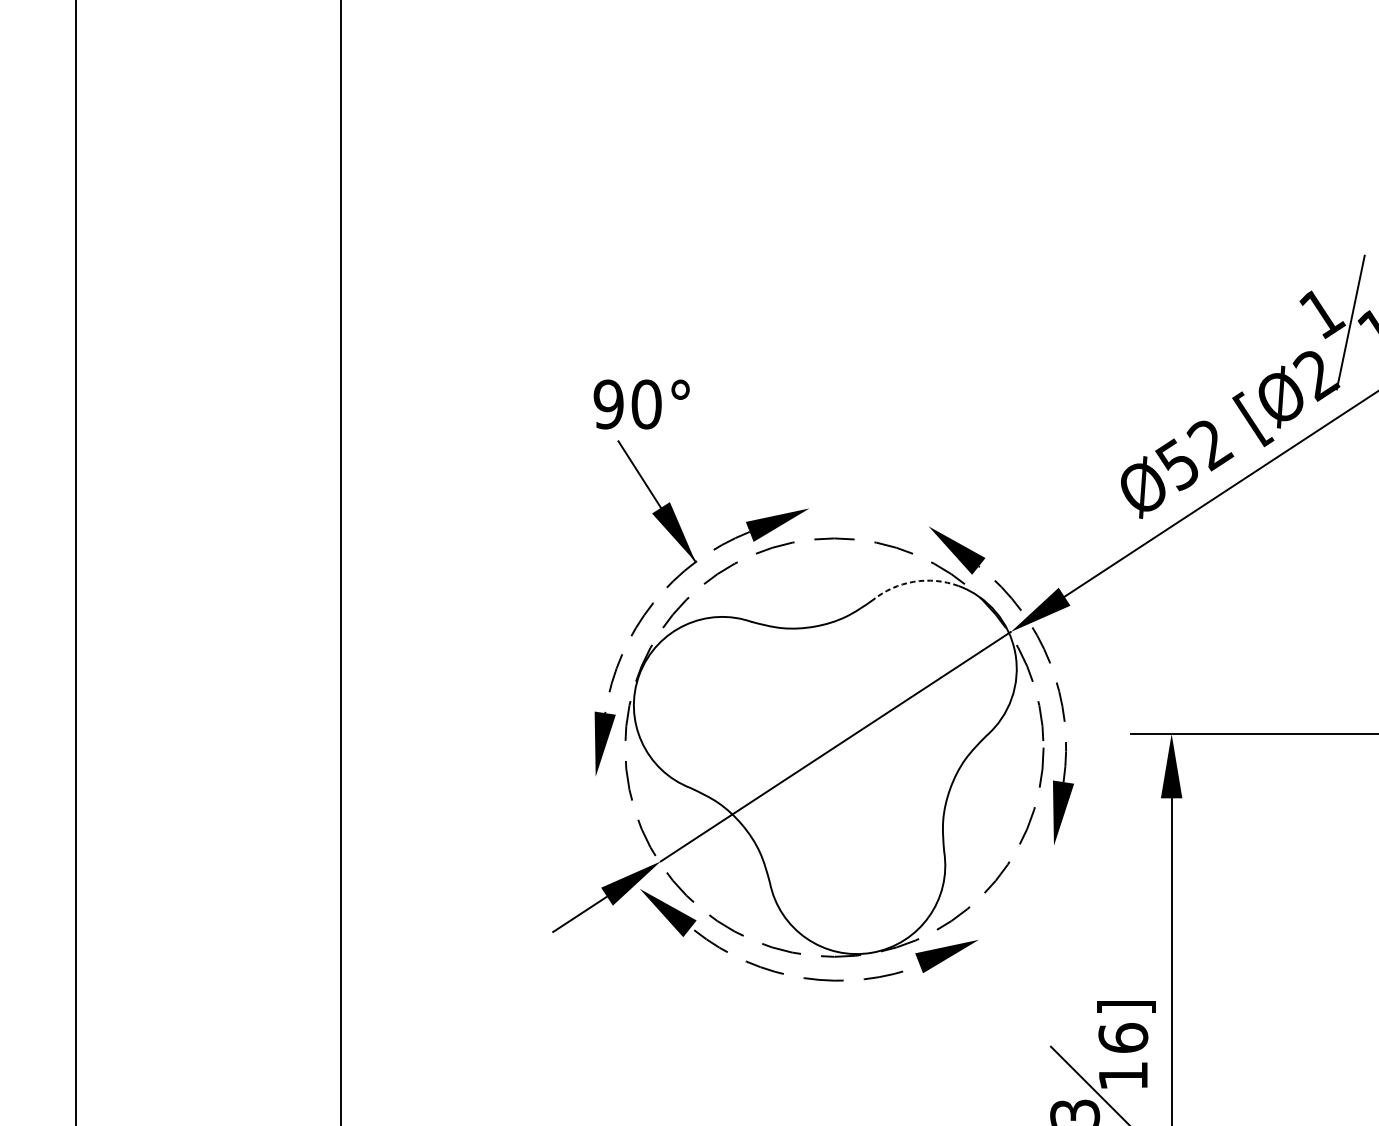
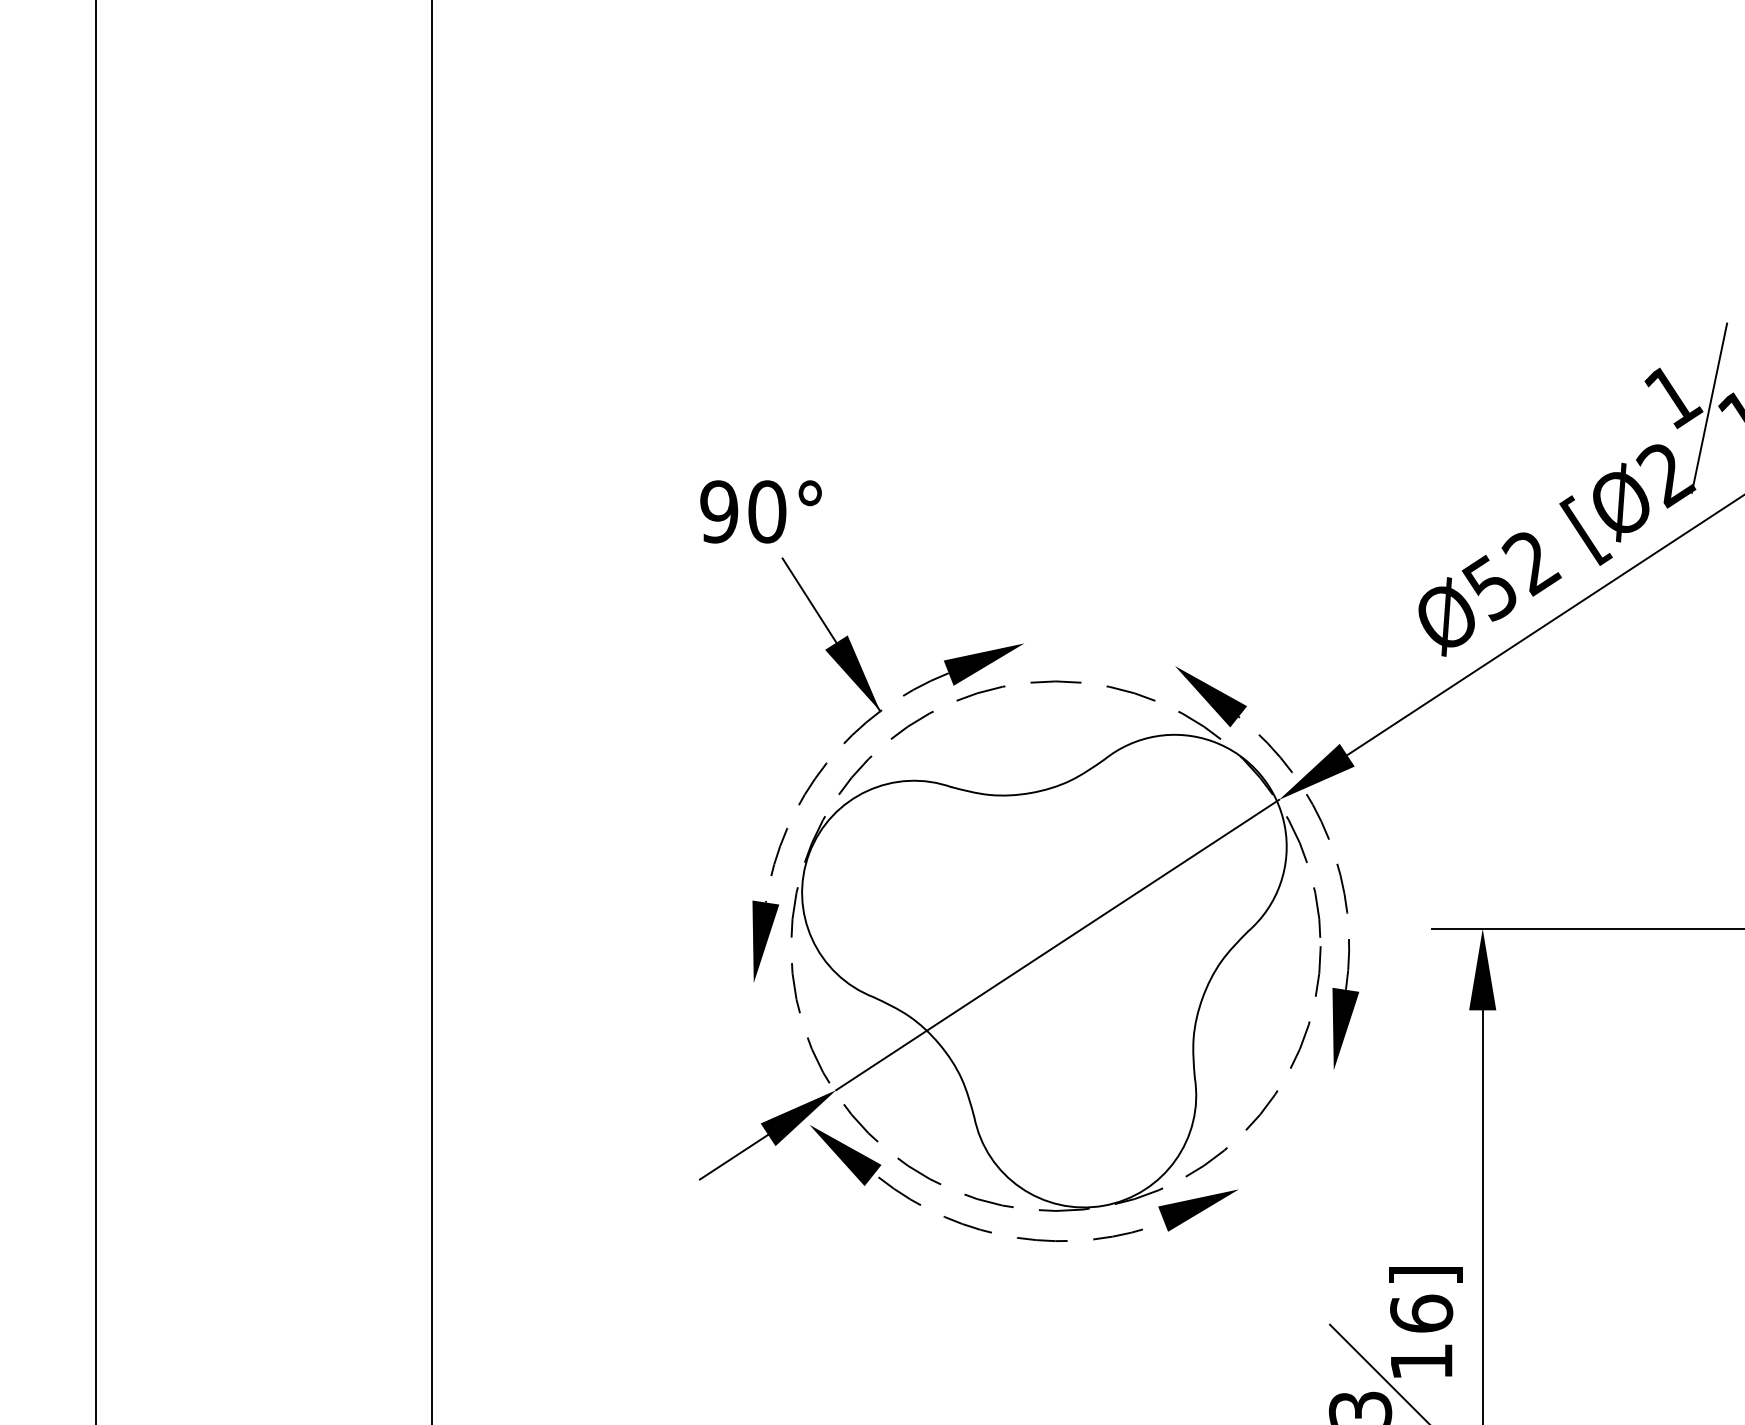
text: (641, 404) -> (760, 511), moved
arc: (913, 581) -> (1156, 736), dashed -> solid

